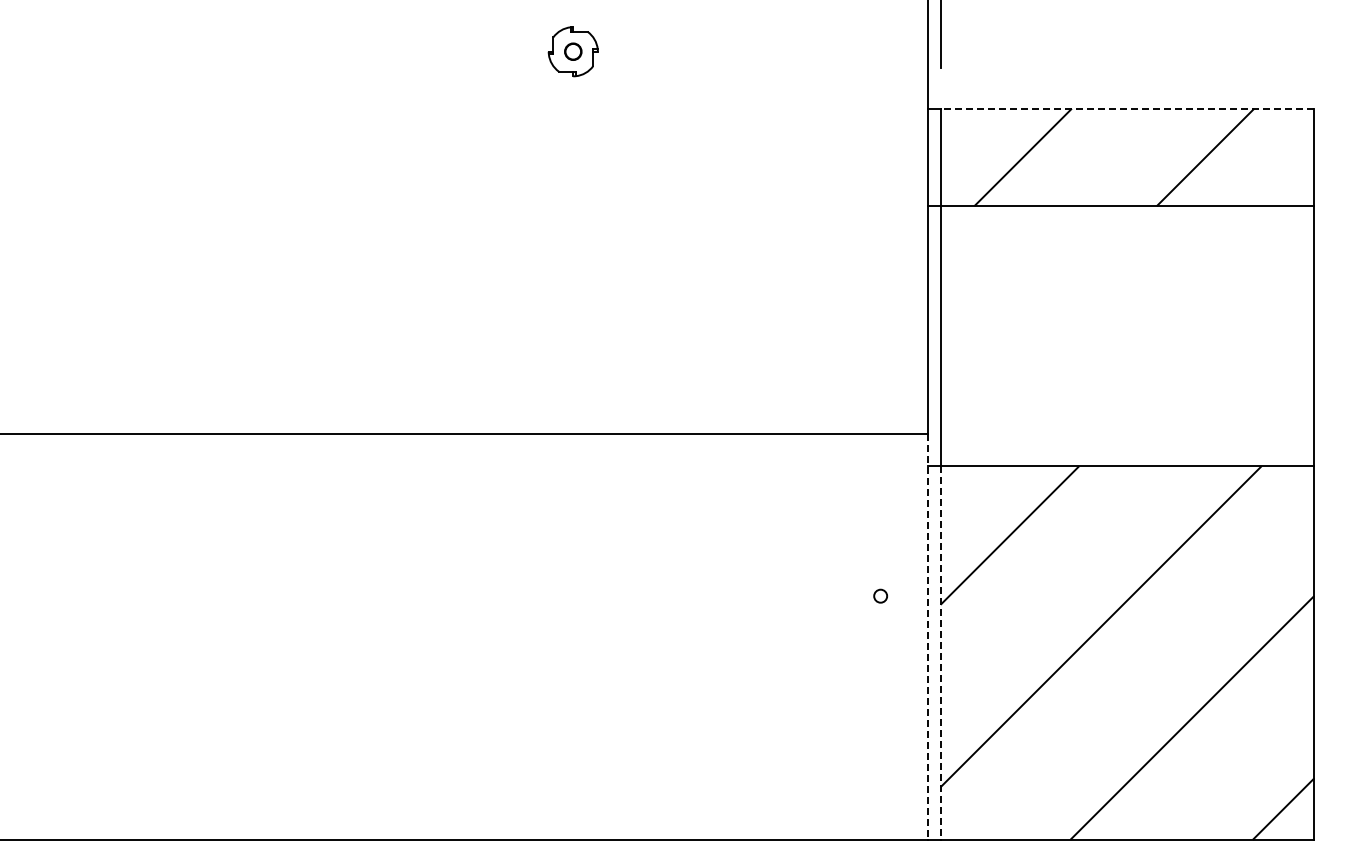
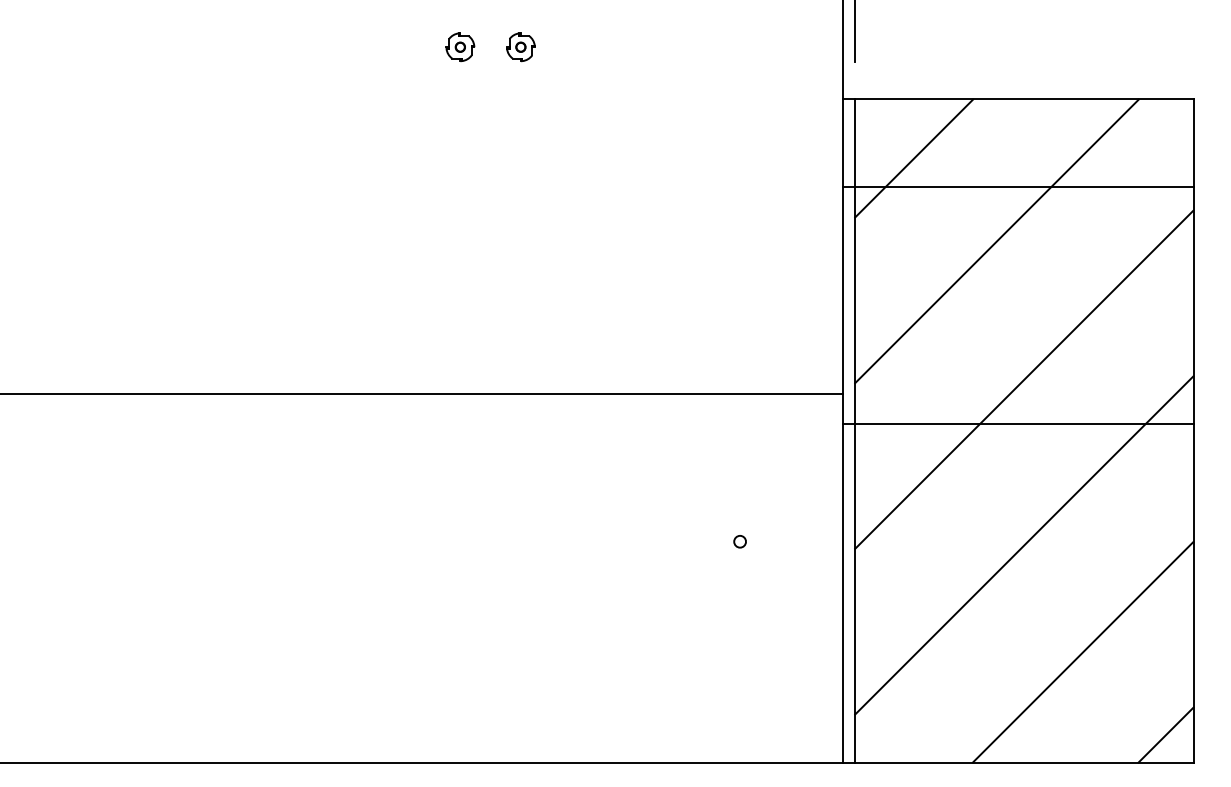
part: (506, 51) -> (460, 46), added
part: (573, 51) -> (521, 46), size x0.62
line: (1127, 108) -> (1024, 98), dashed -> solid
hatch: (1127, 336) -> (1024, 305), added
circle: (880, 595) -> (739, 541), moved
line: (928, 637) -> (843, 579), dashed -> solid
line: (940, 653) -> (854, 593), dashed -> solid

